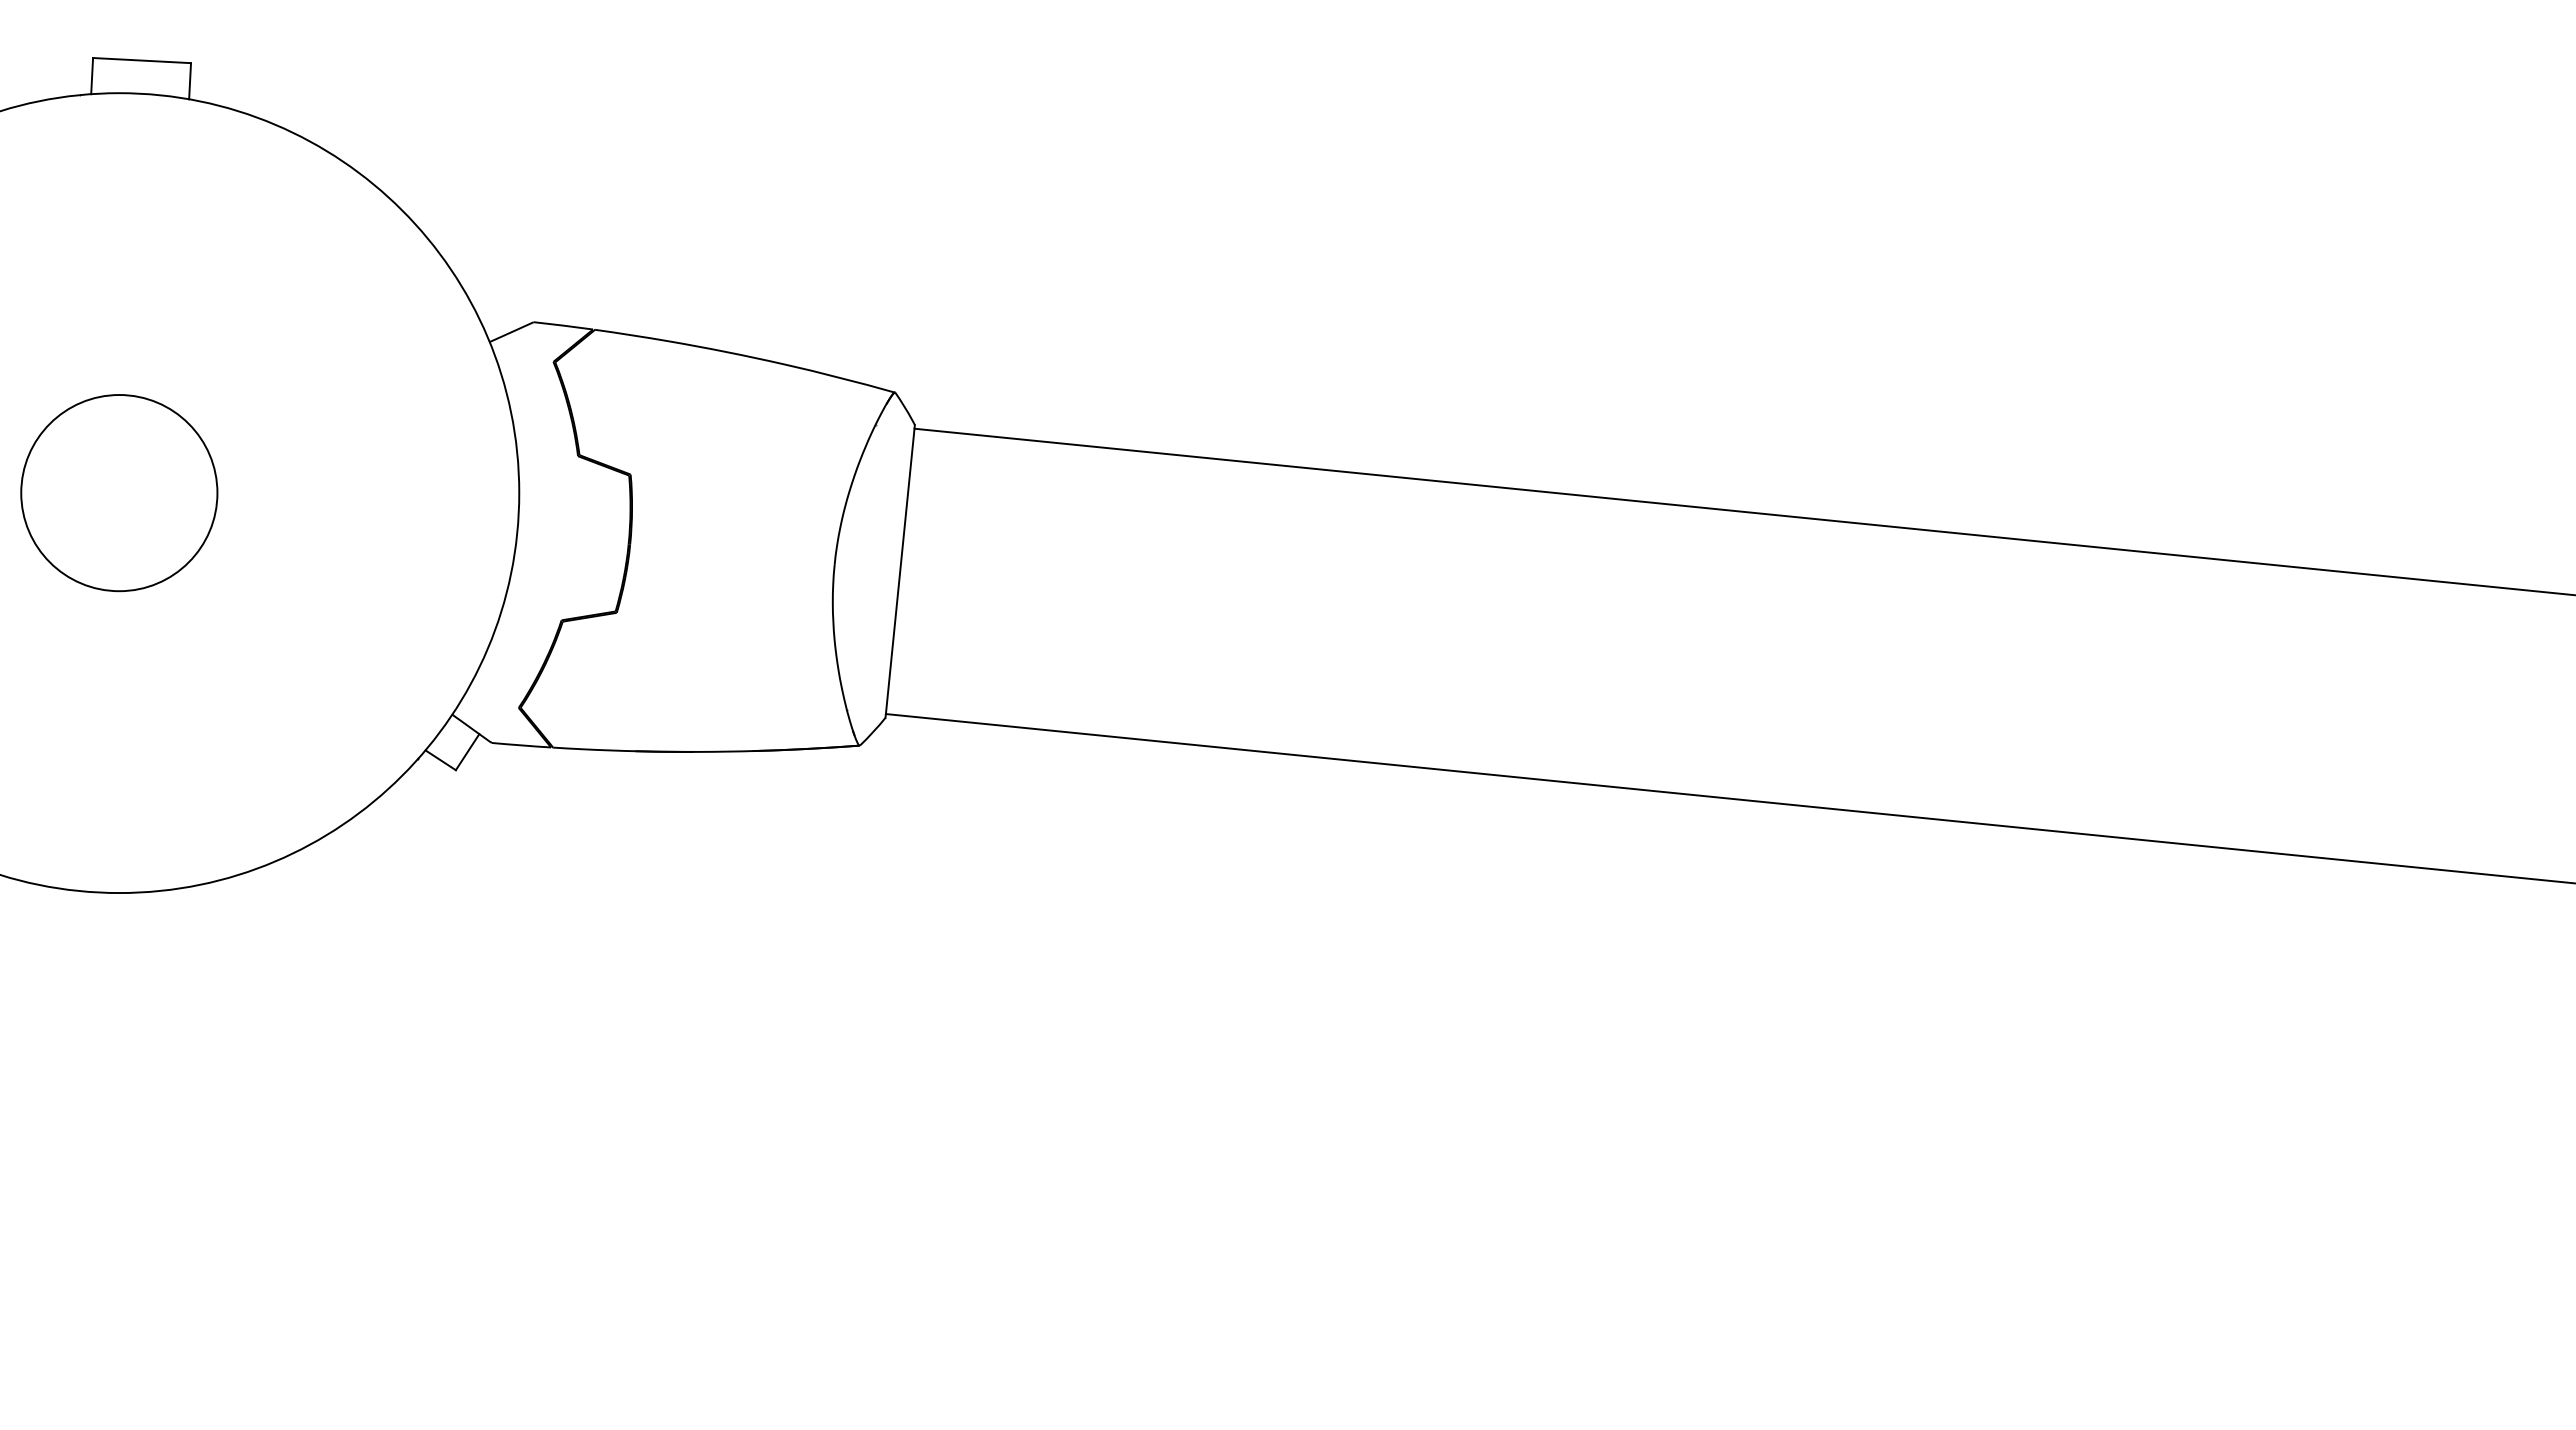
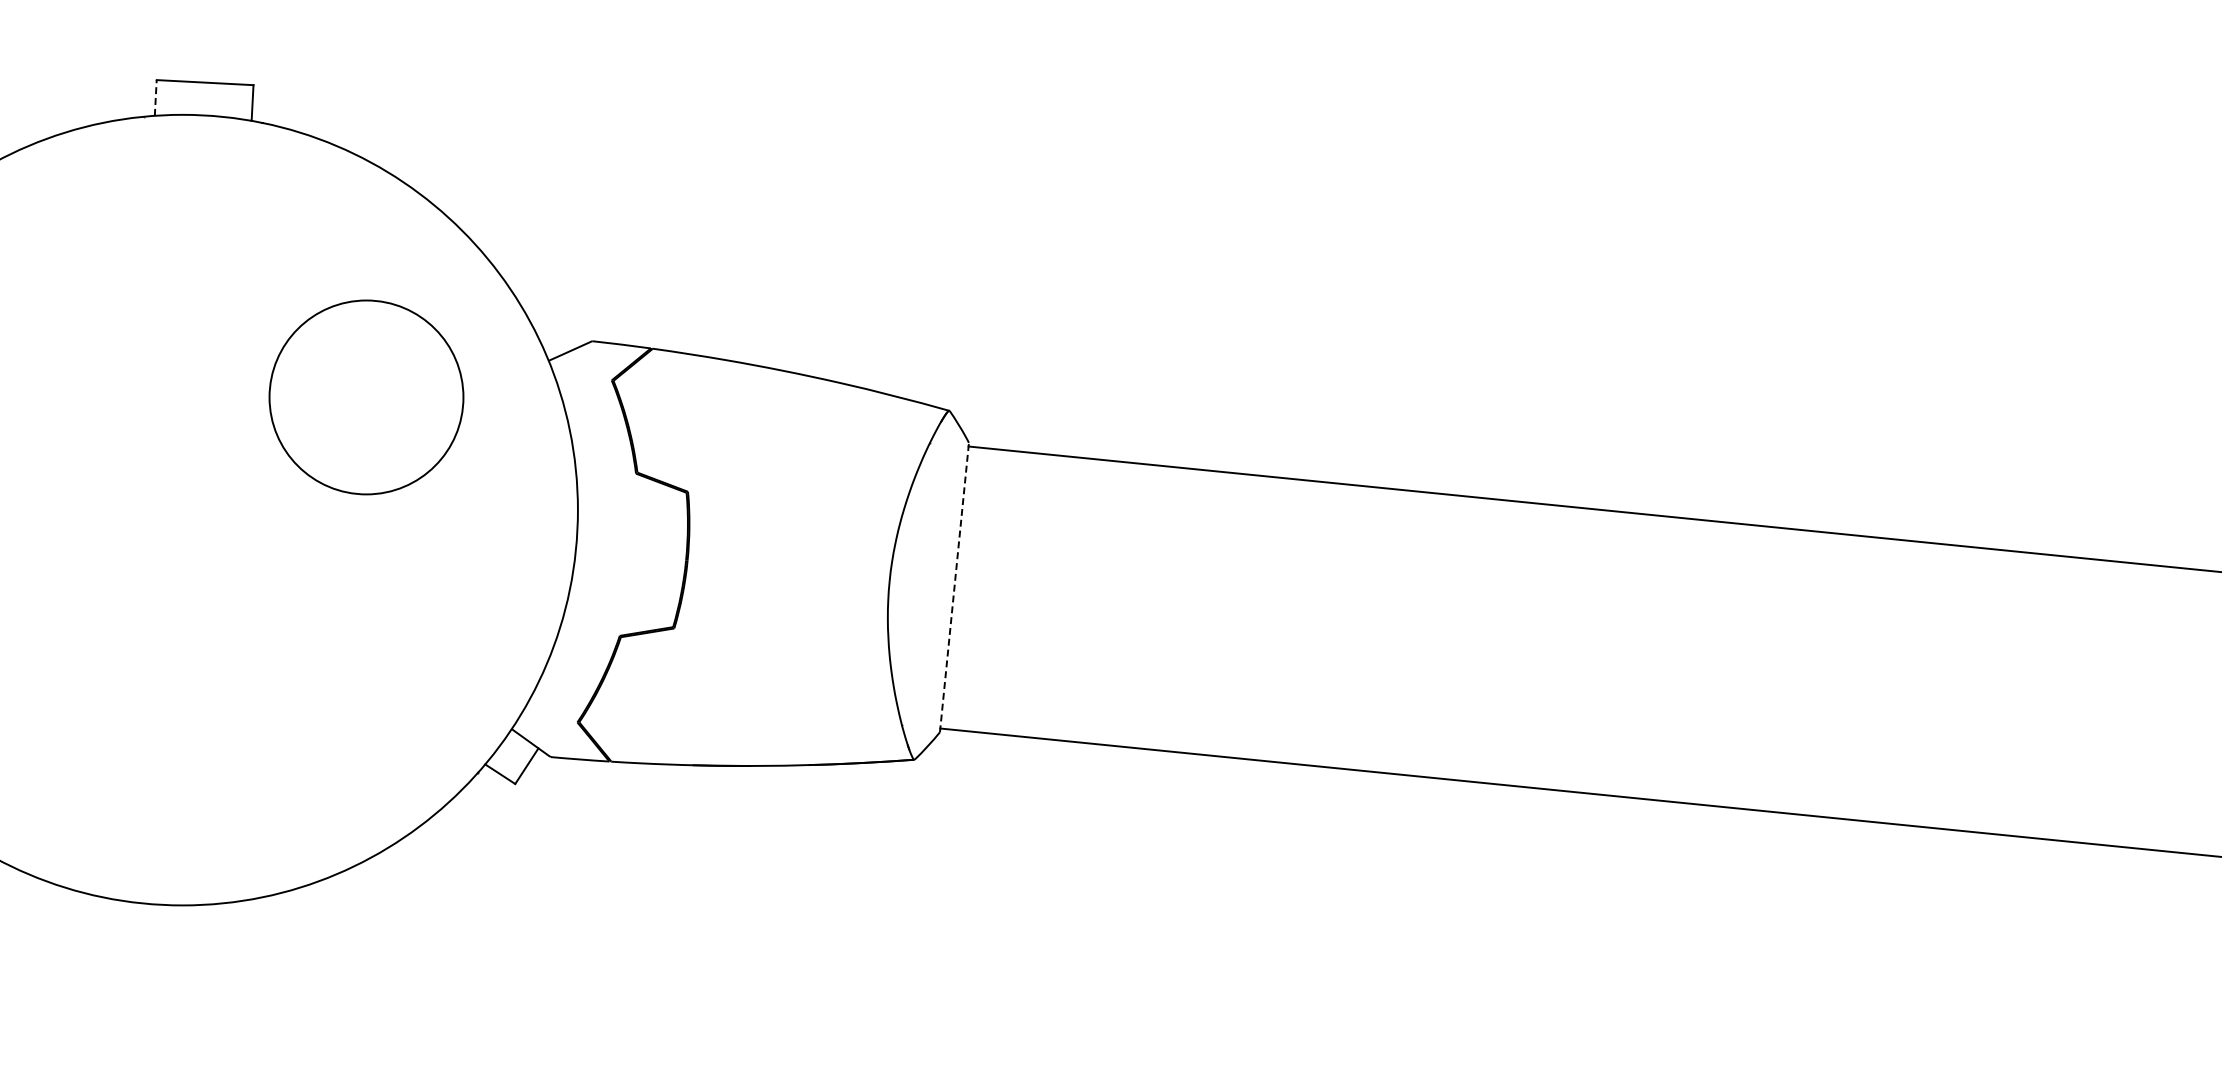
line: (92, 75) -> (156, 97), solid -> dashed
circle: (119, 493) -> (366, 397), moved
line: (900, 570) -> (954, 586), solid -> dashed

